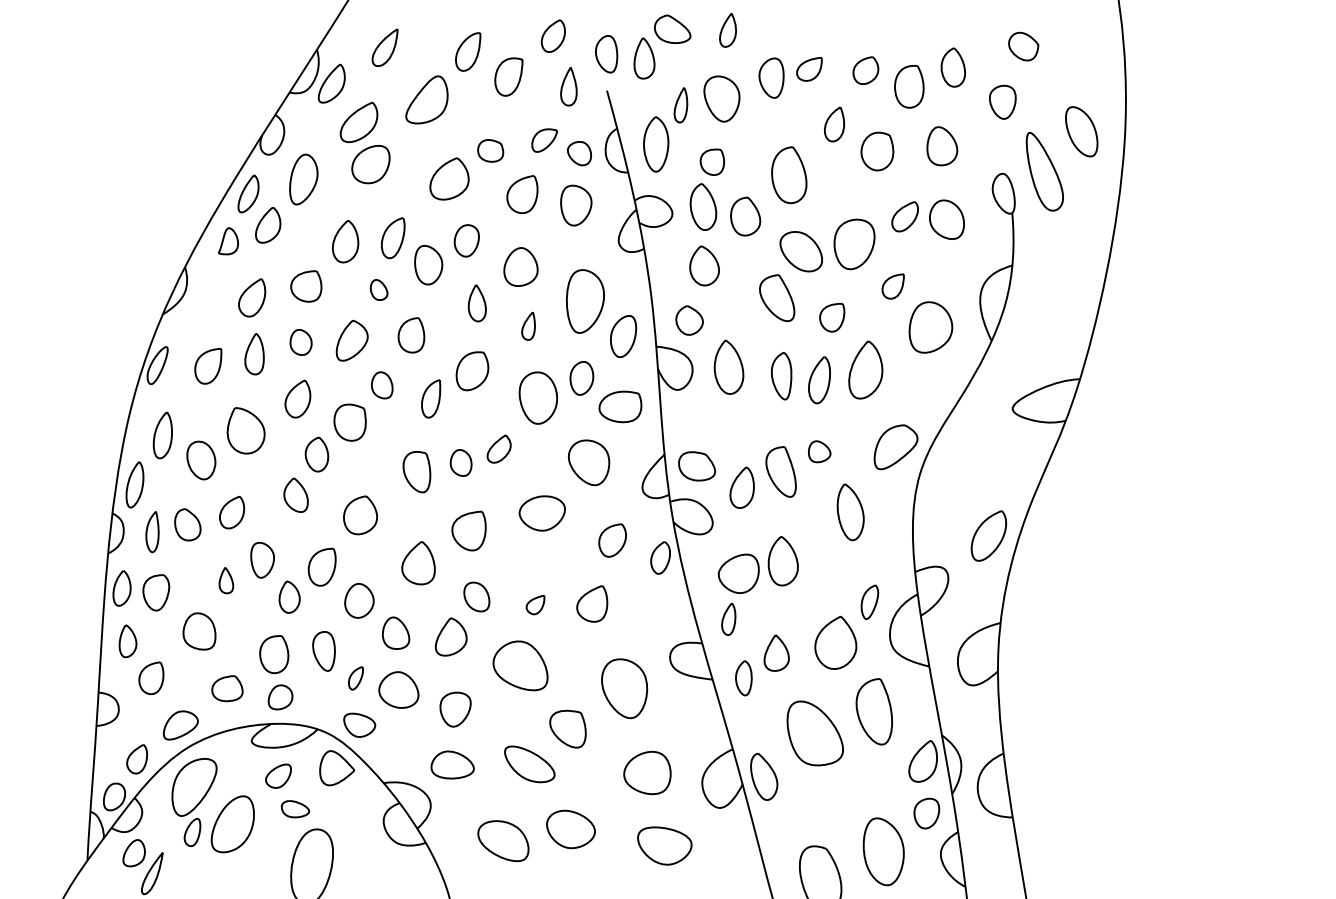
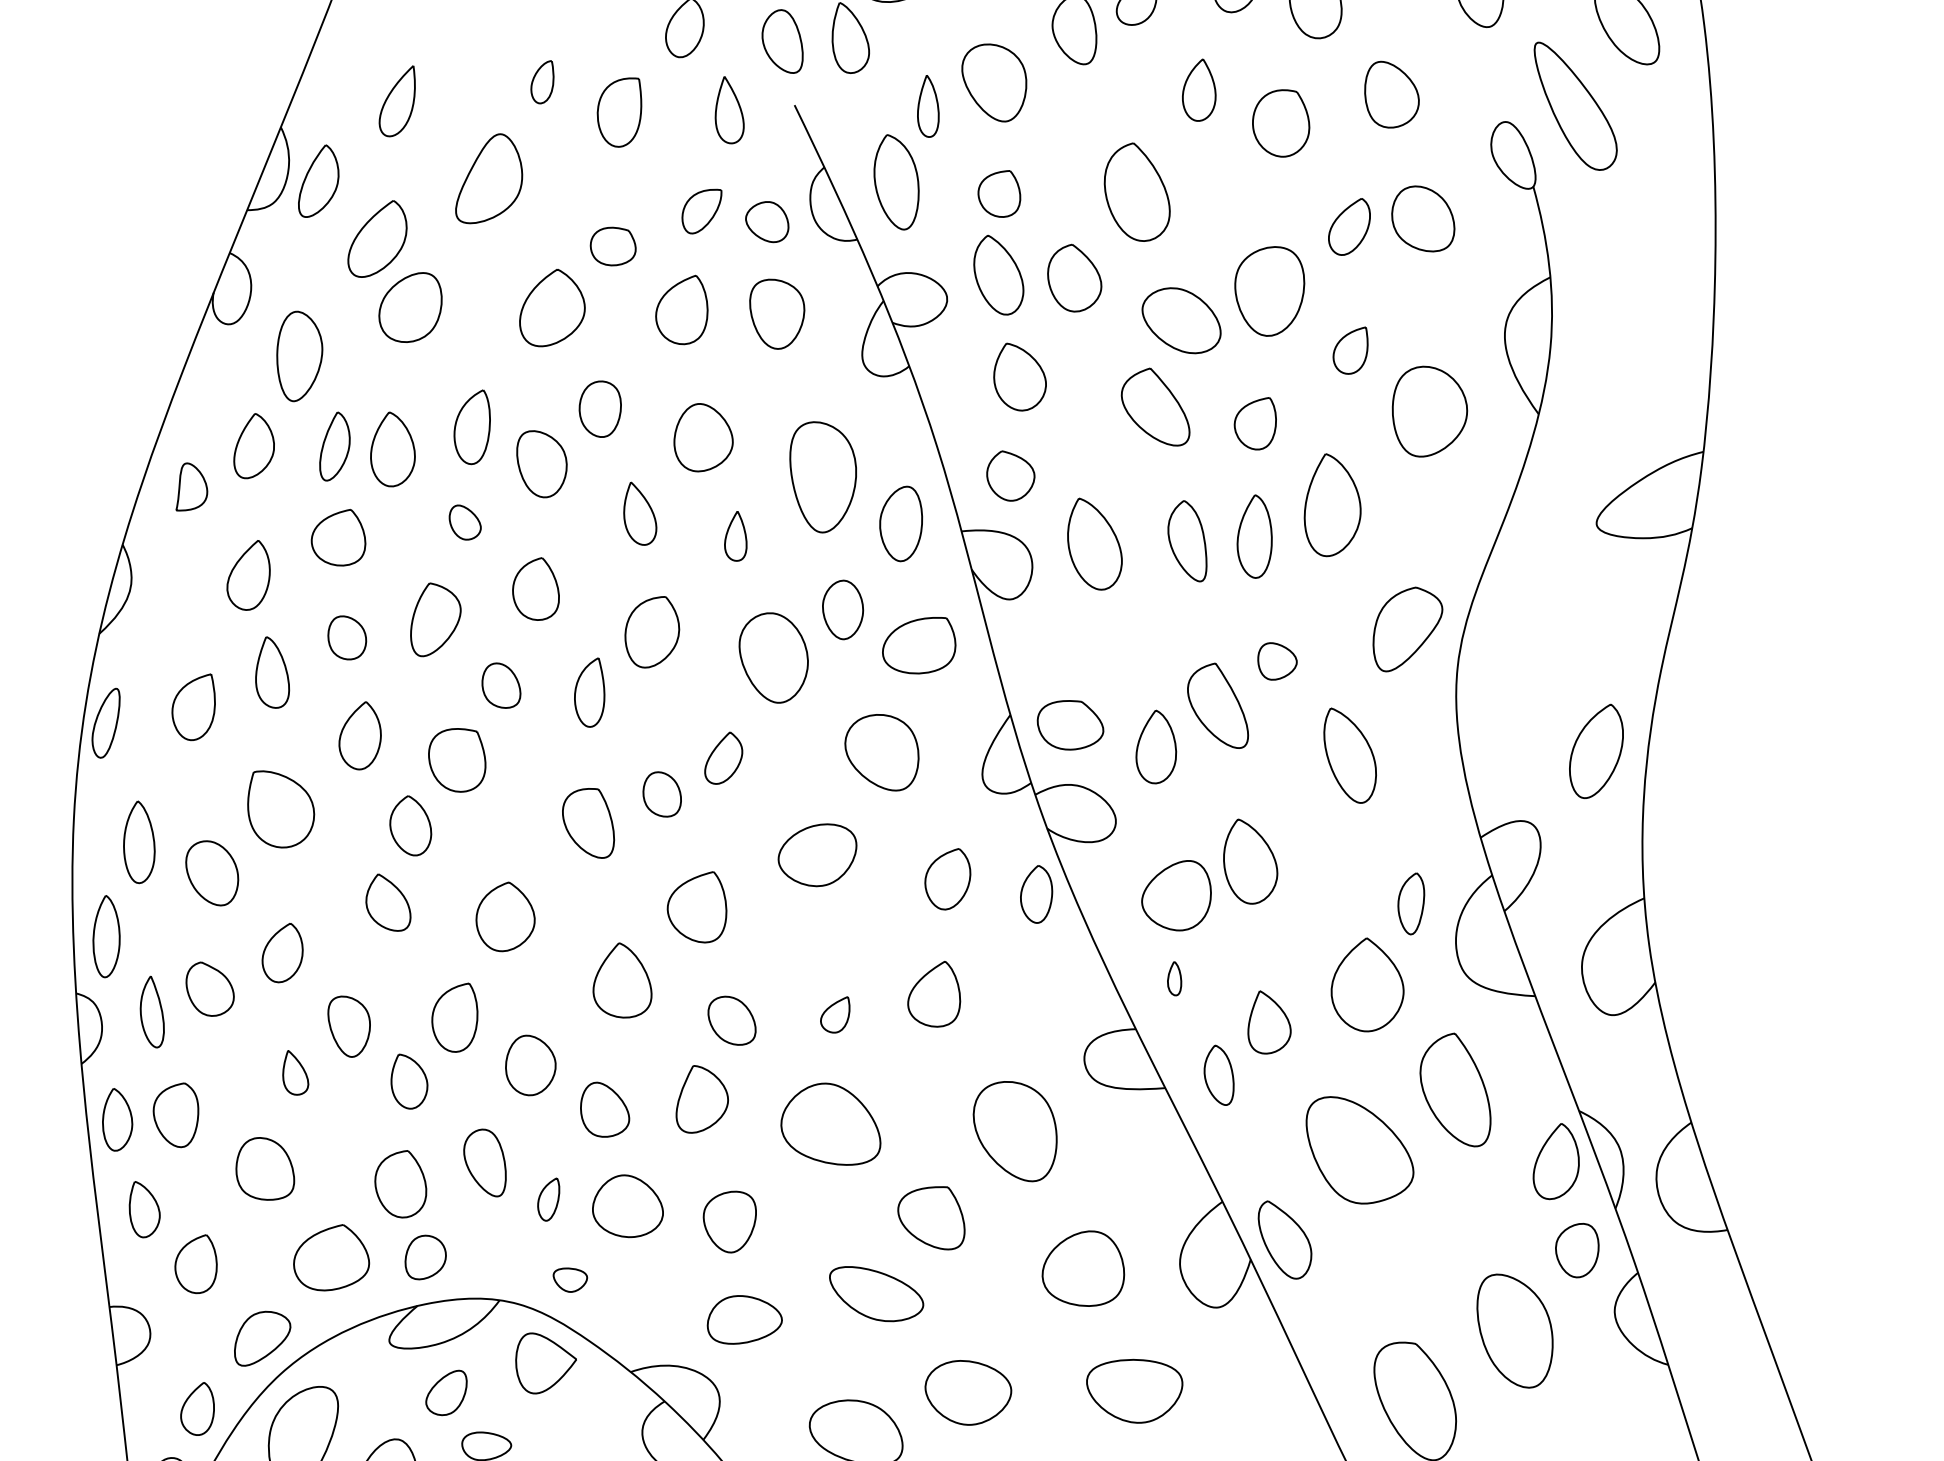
part: (468, 51) -> (542, 81), size x0.6
part: (248, 193) -> (333, 445), moved
part: (728, 619) -> (1173, 979), size x0.6
part: (227, 688) -> (330, 1258), size x1.4
part: (359, 724) -> (570, 1278), size x0.6

